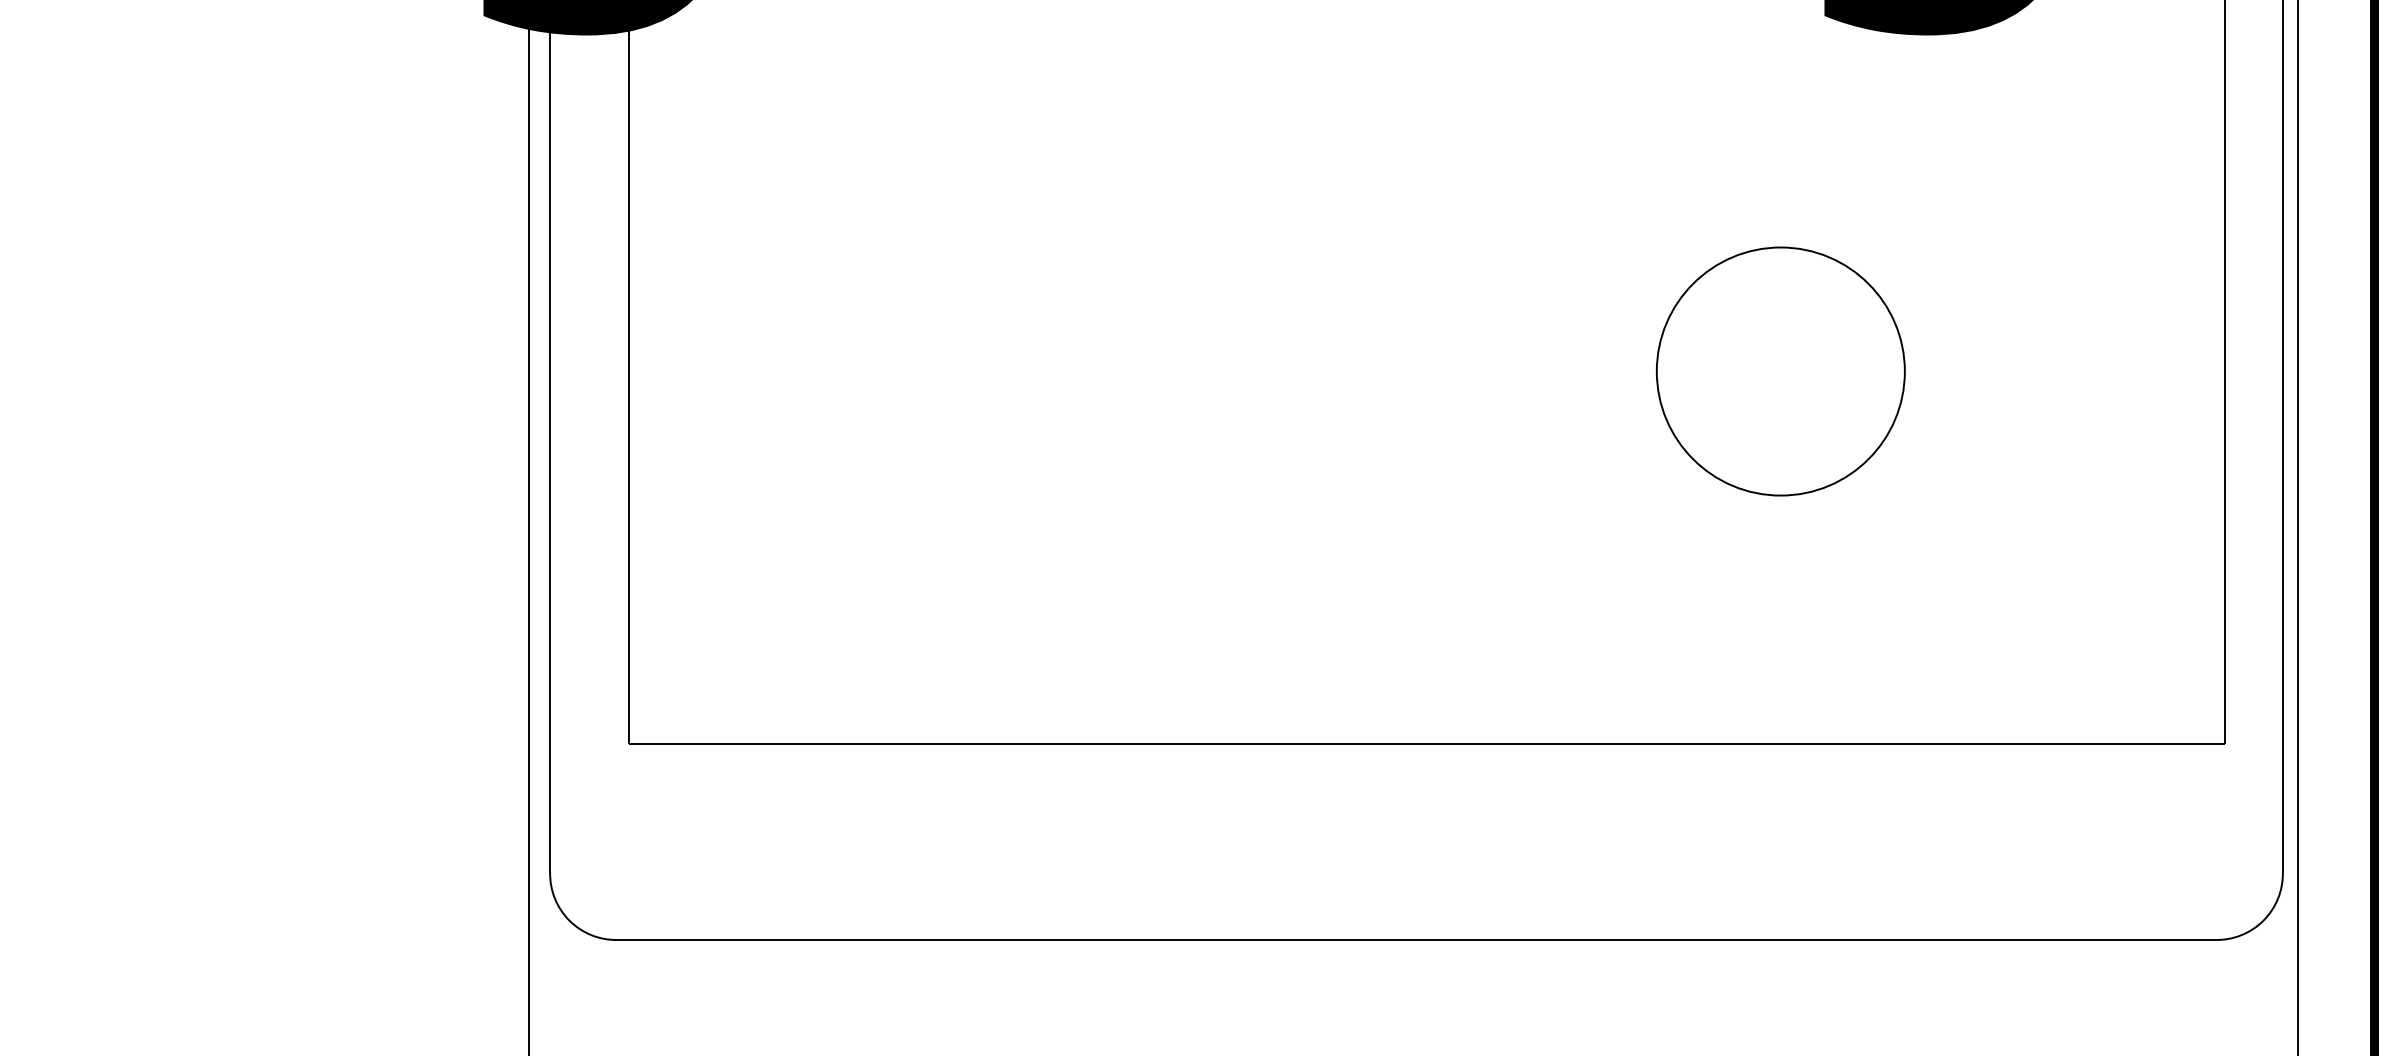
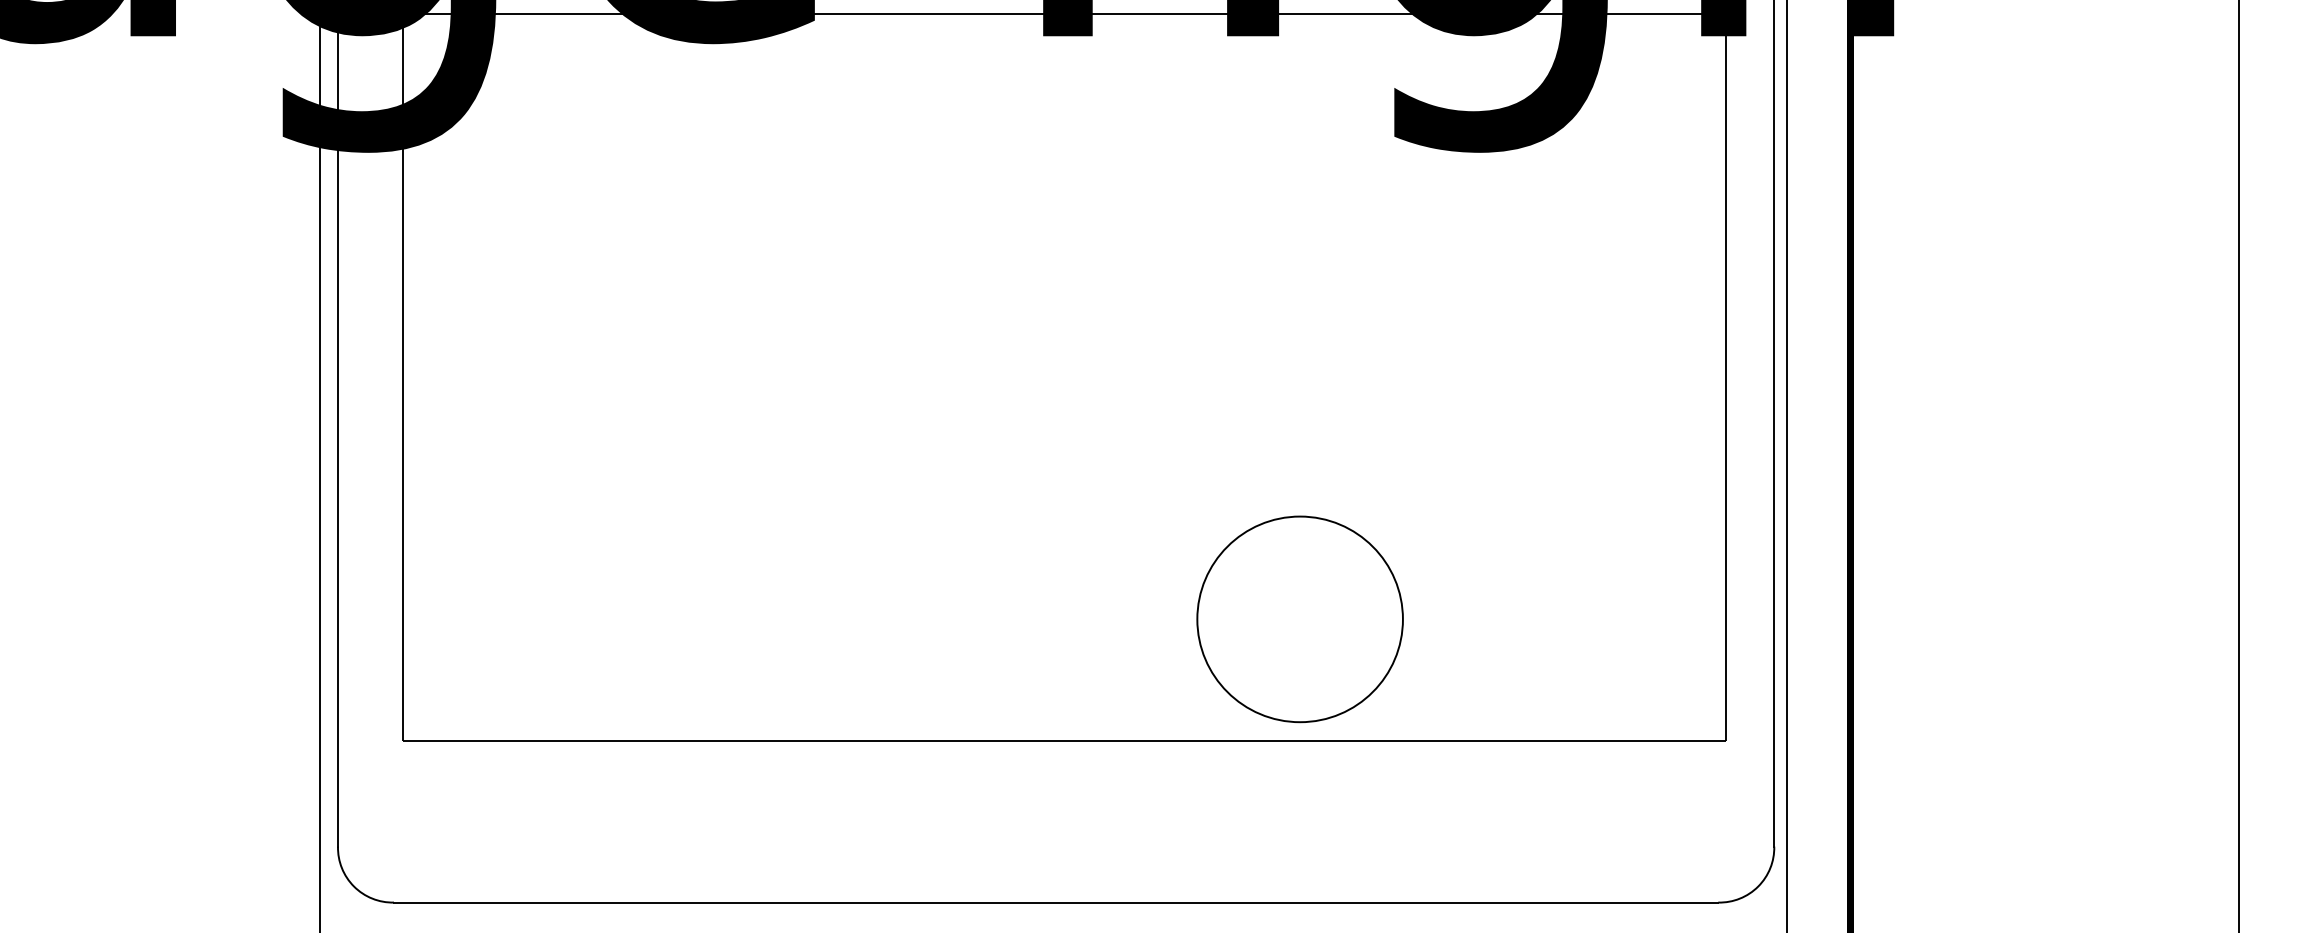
circle: (1780, 371) -> (1299, 619), moved

